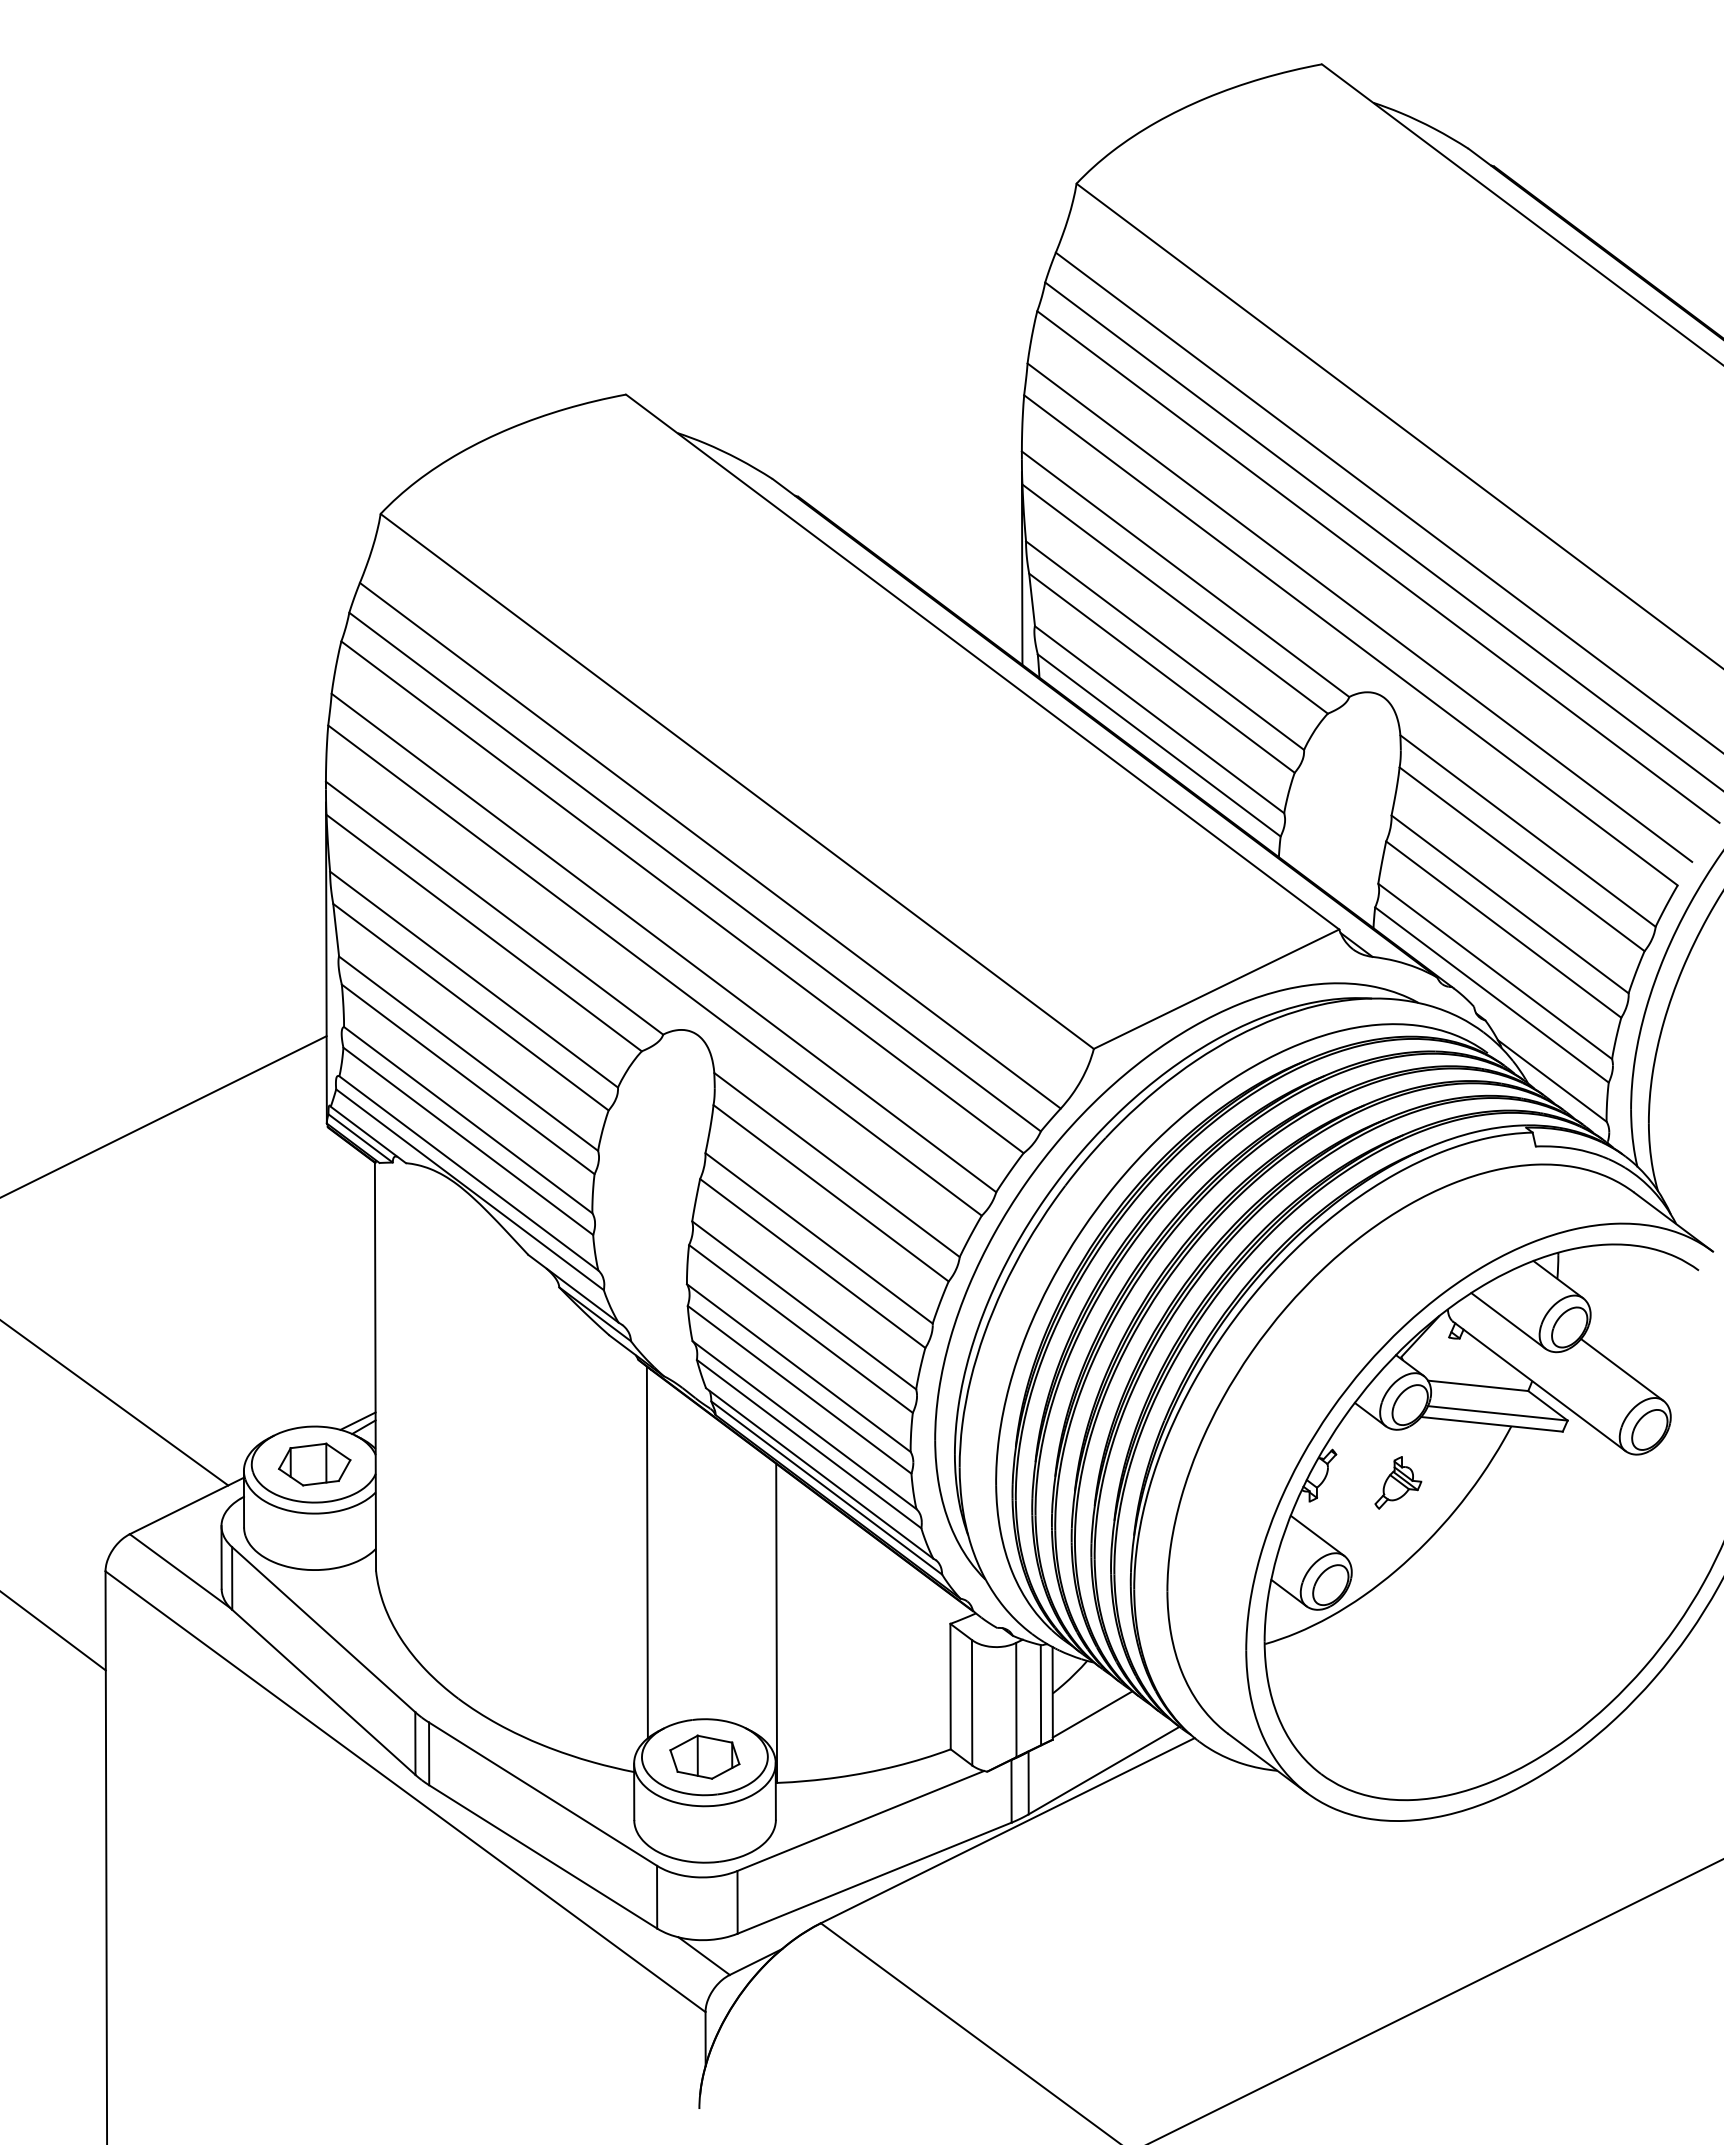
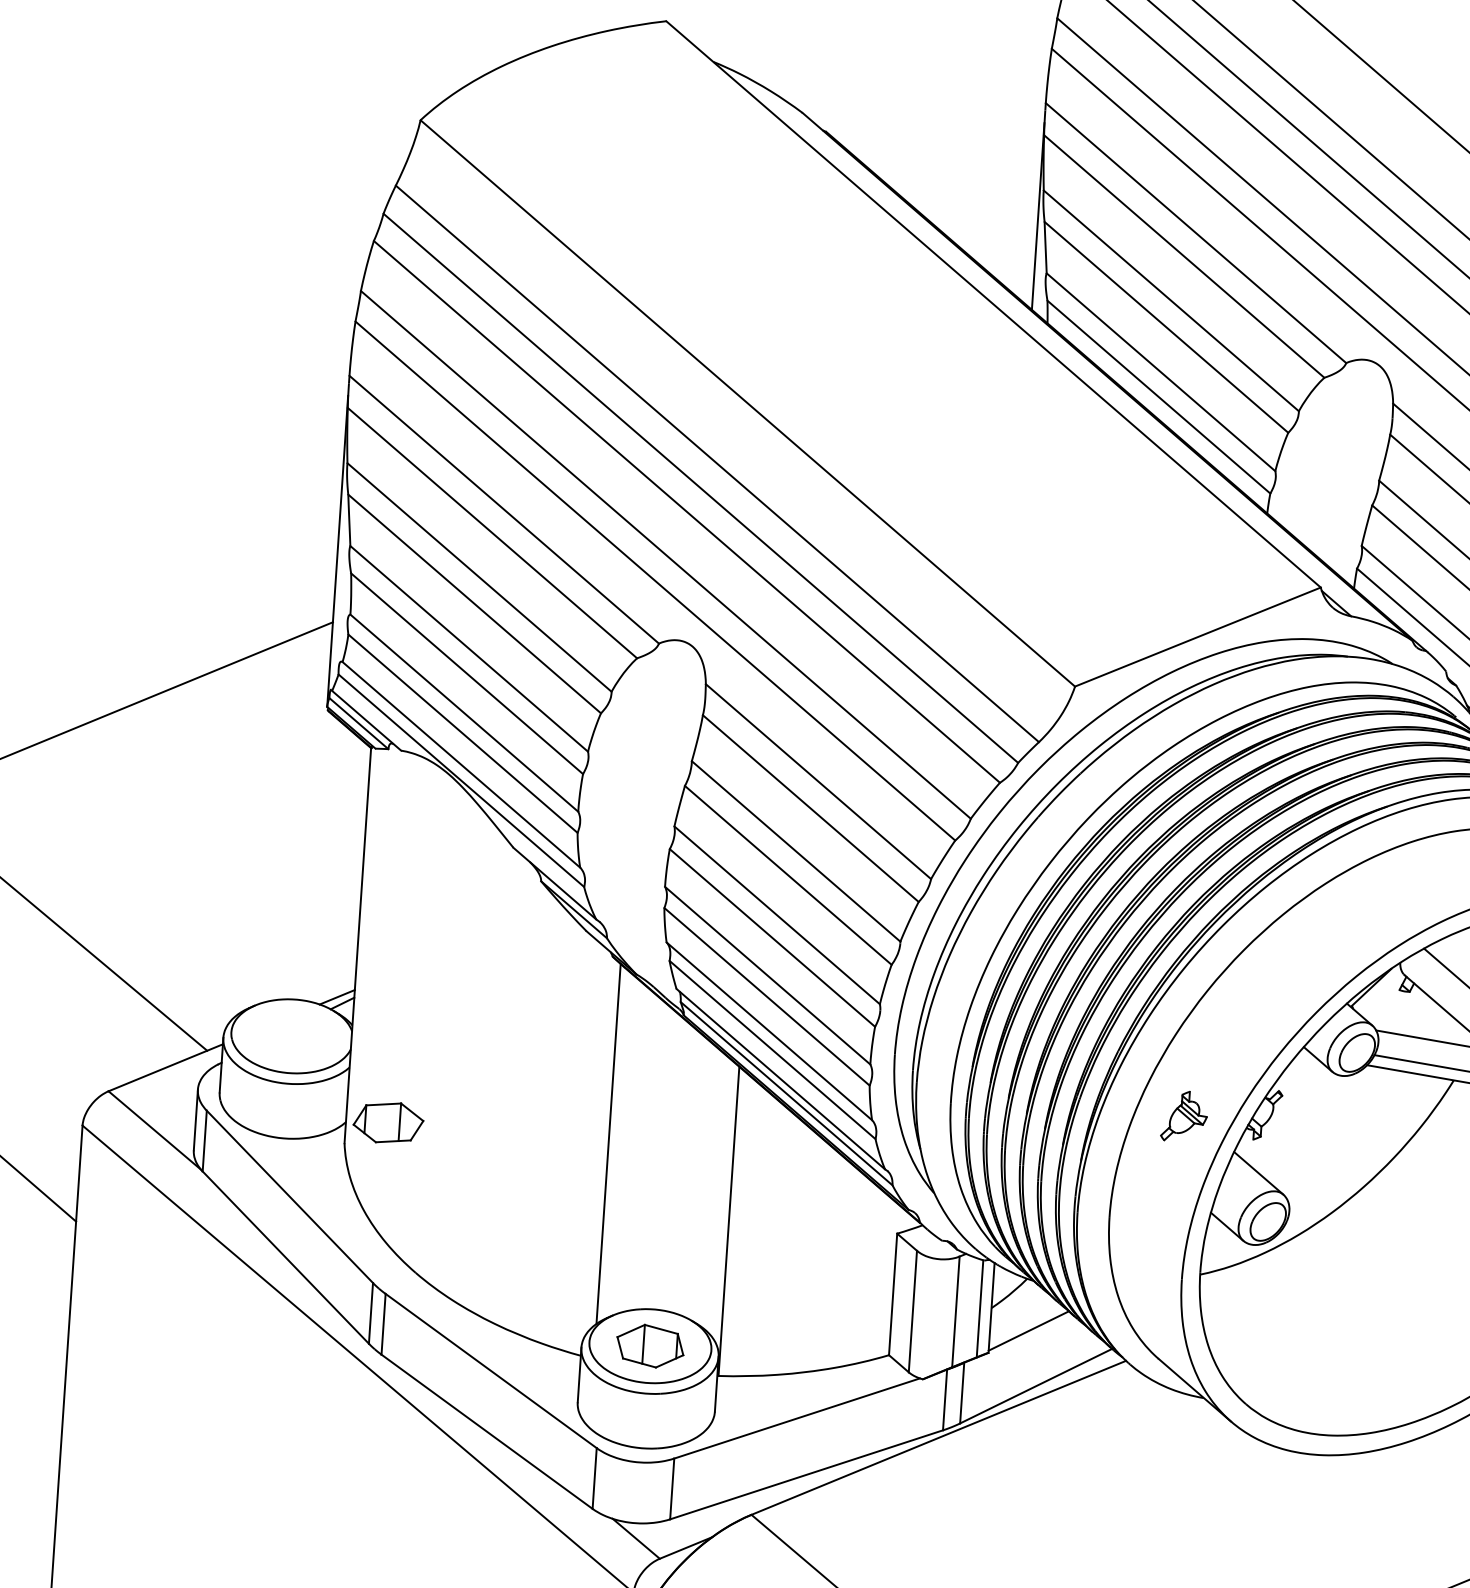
part: (314, 1464) -> (388, 1122), moved
part: (1398, 1482) -> (1184, 1116), moved

